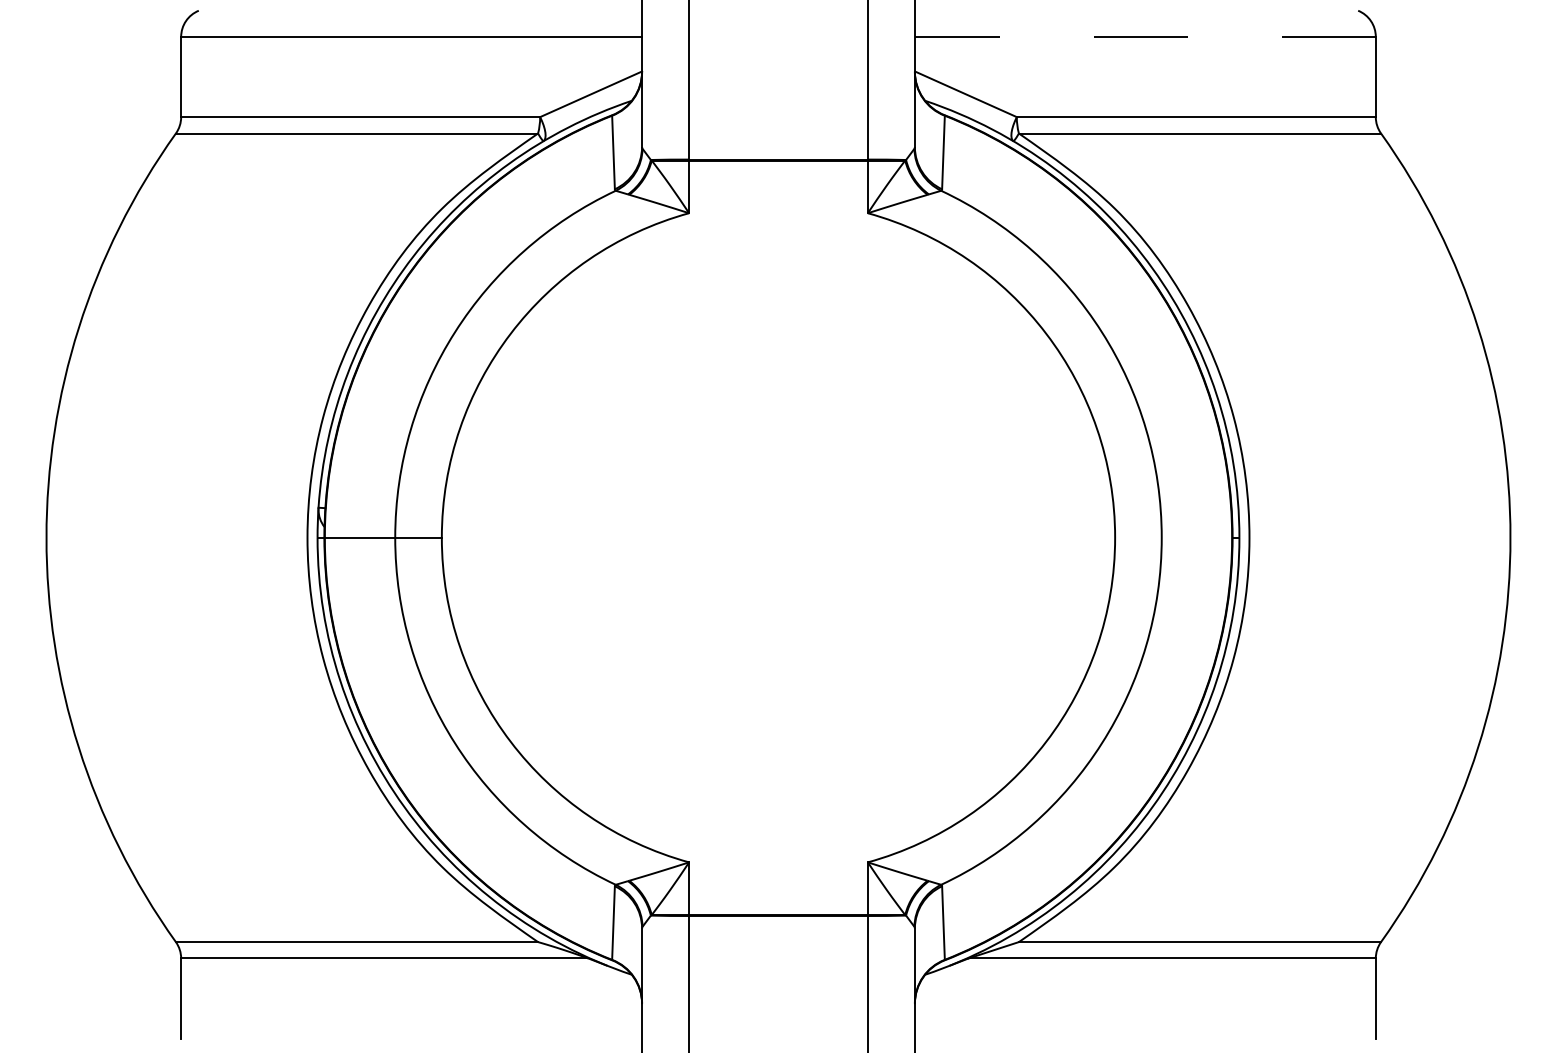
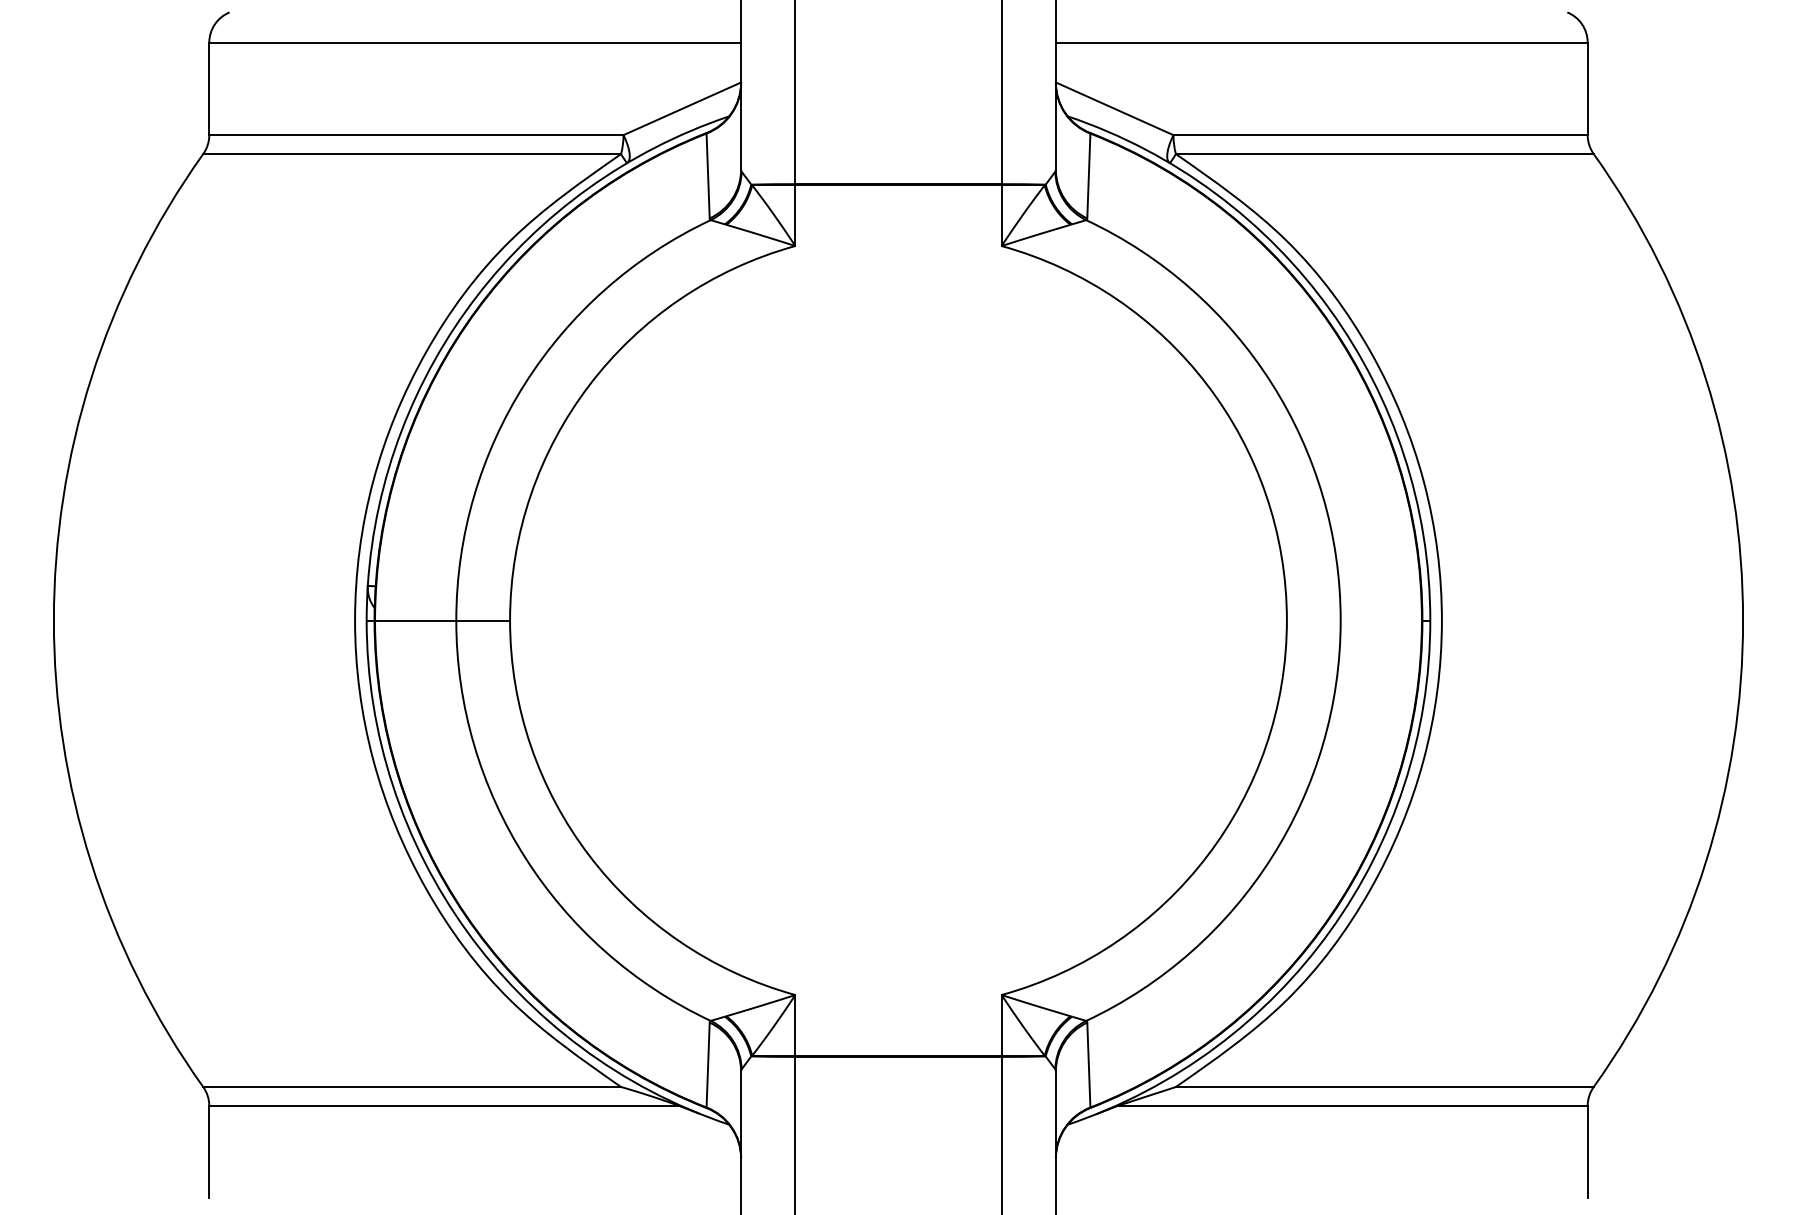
line: (1145, 36) -> (1321, 42), dashed -> solid

